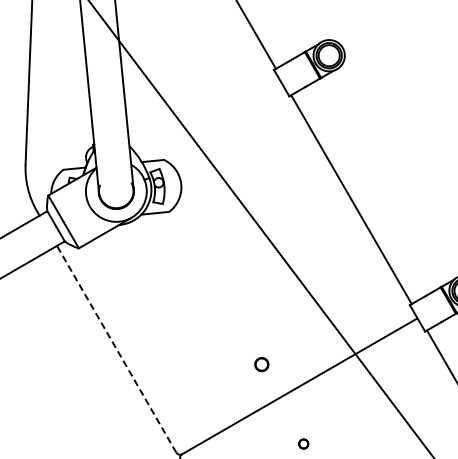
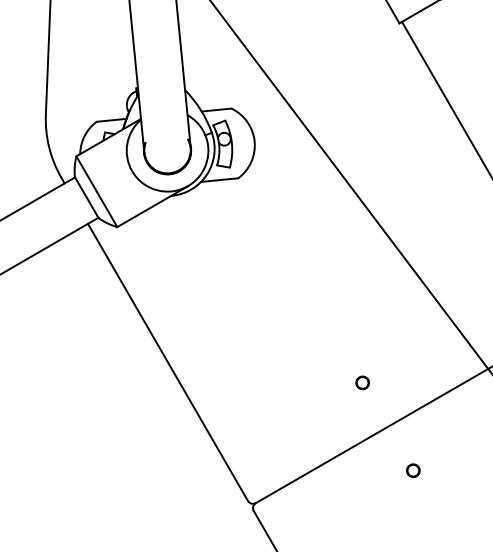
line: (116, 348) -> (167, 361), dashed -> solid
part: (261, 364) -> (362, 382), size x0.71
part: (303, 443) -> (413, 469), moved

